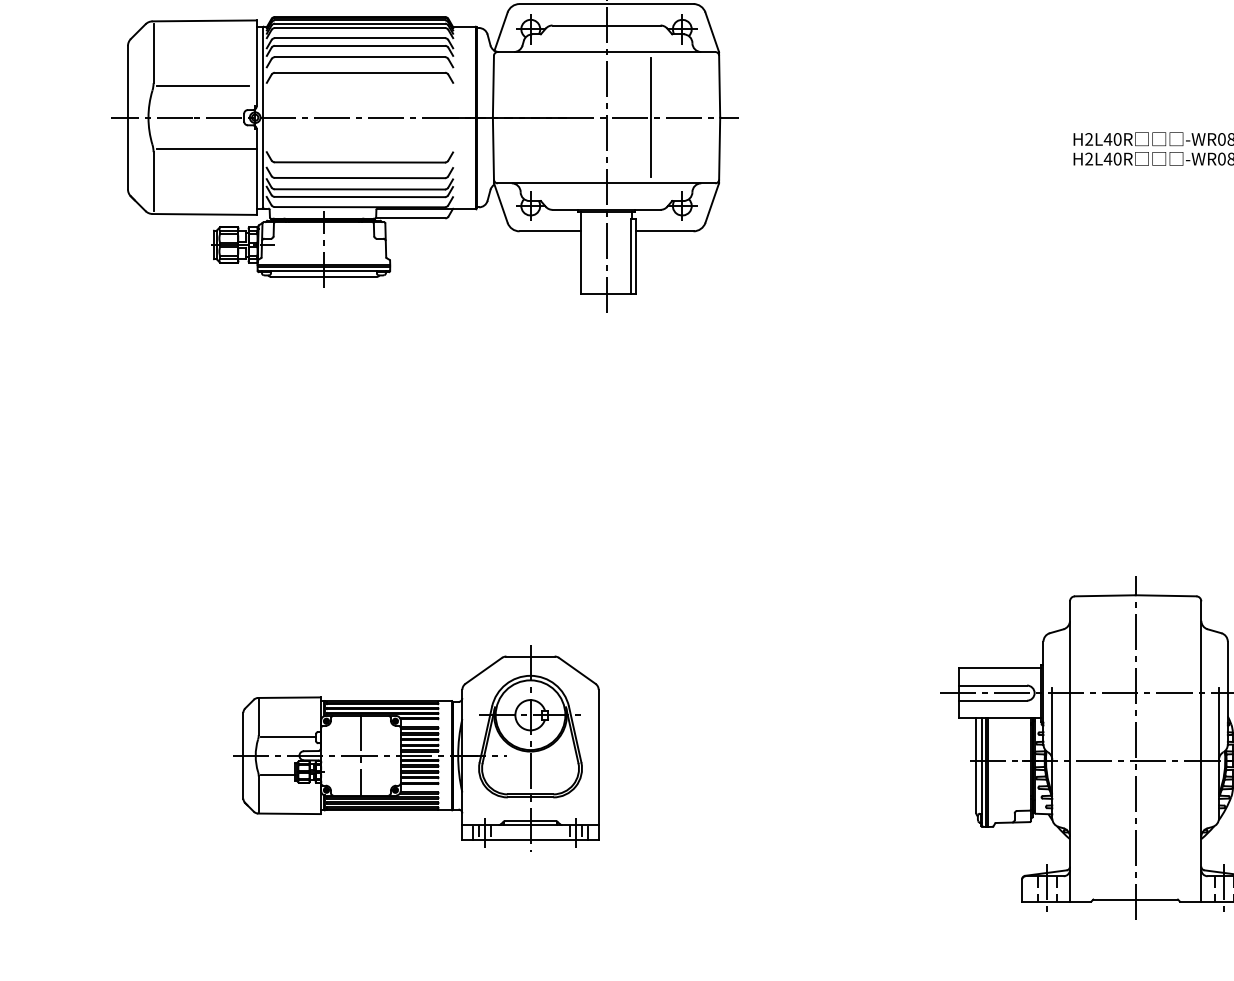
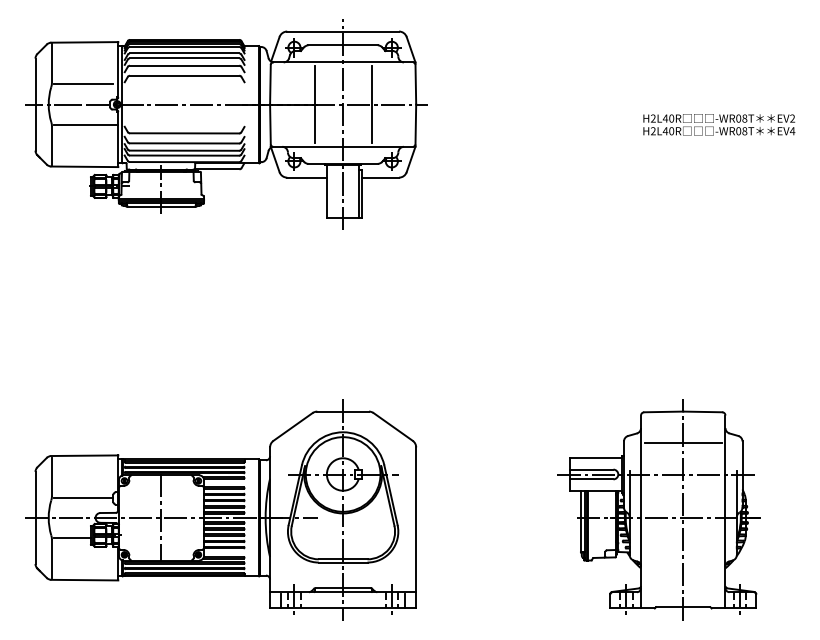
line: (561, 117) -> (314, 104), added
line: (1136, 644) -> (683, 443), added
part: (415, 747) -> (220, 509), size x1.67

